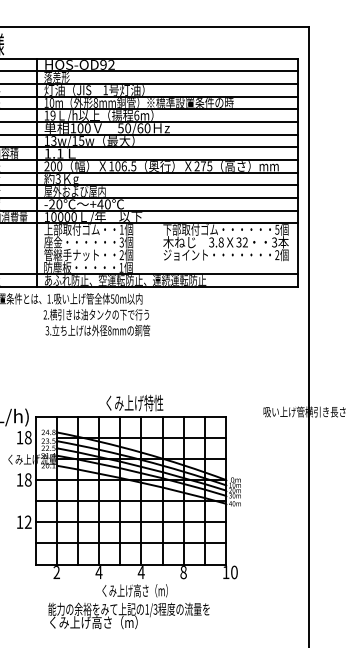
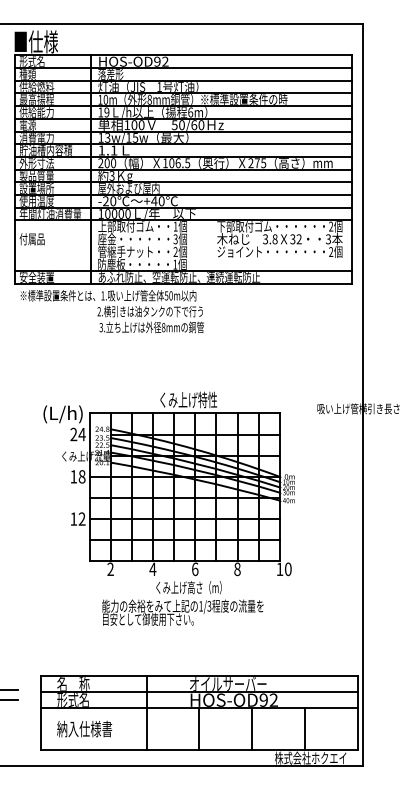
text: (277, 229) -> (331, 226), 5 -> 2
text: (23, 437) -> (77, 434), 18 -> 24
text: (140, 572) -> (194, 569), 4 -> 6
text: (94, 621) -> (148, 618), くみ上げ高さ（m） -> 目安として御使用下さい。

